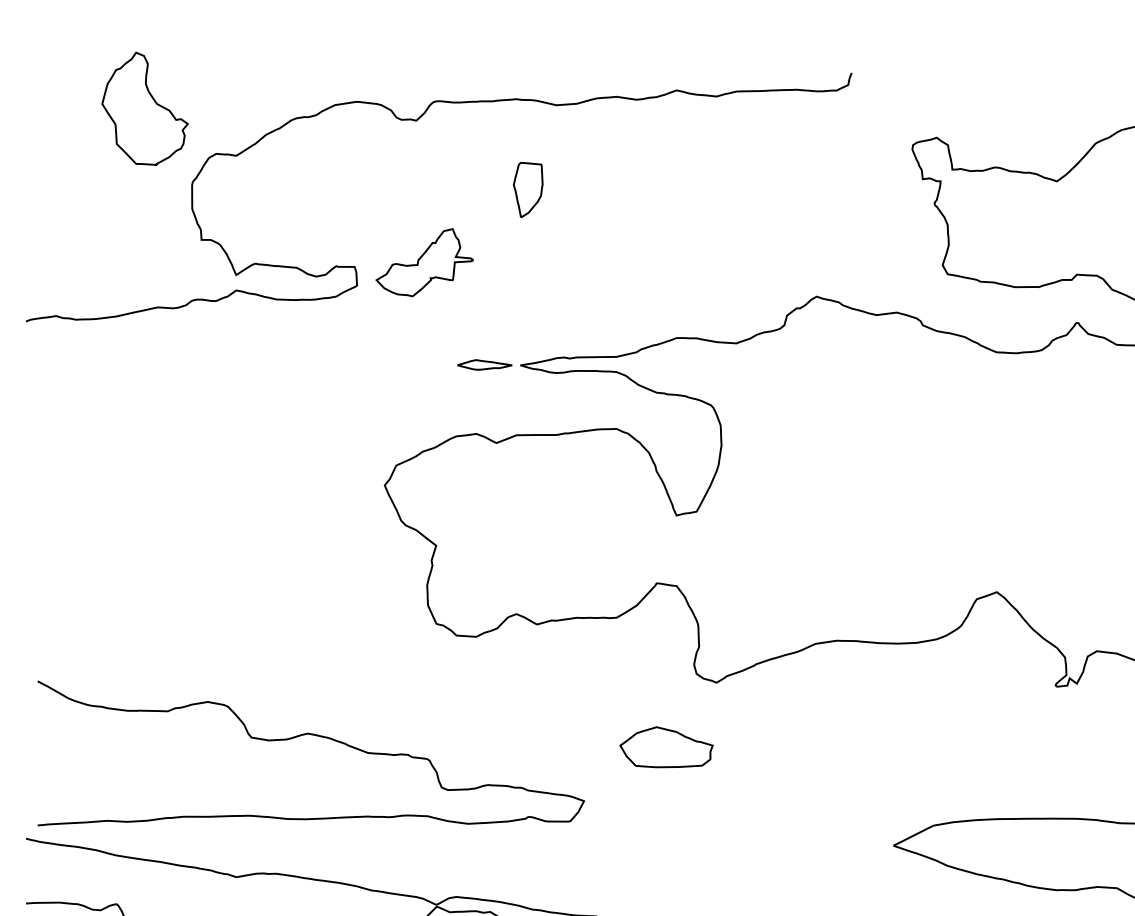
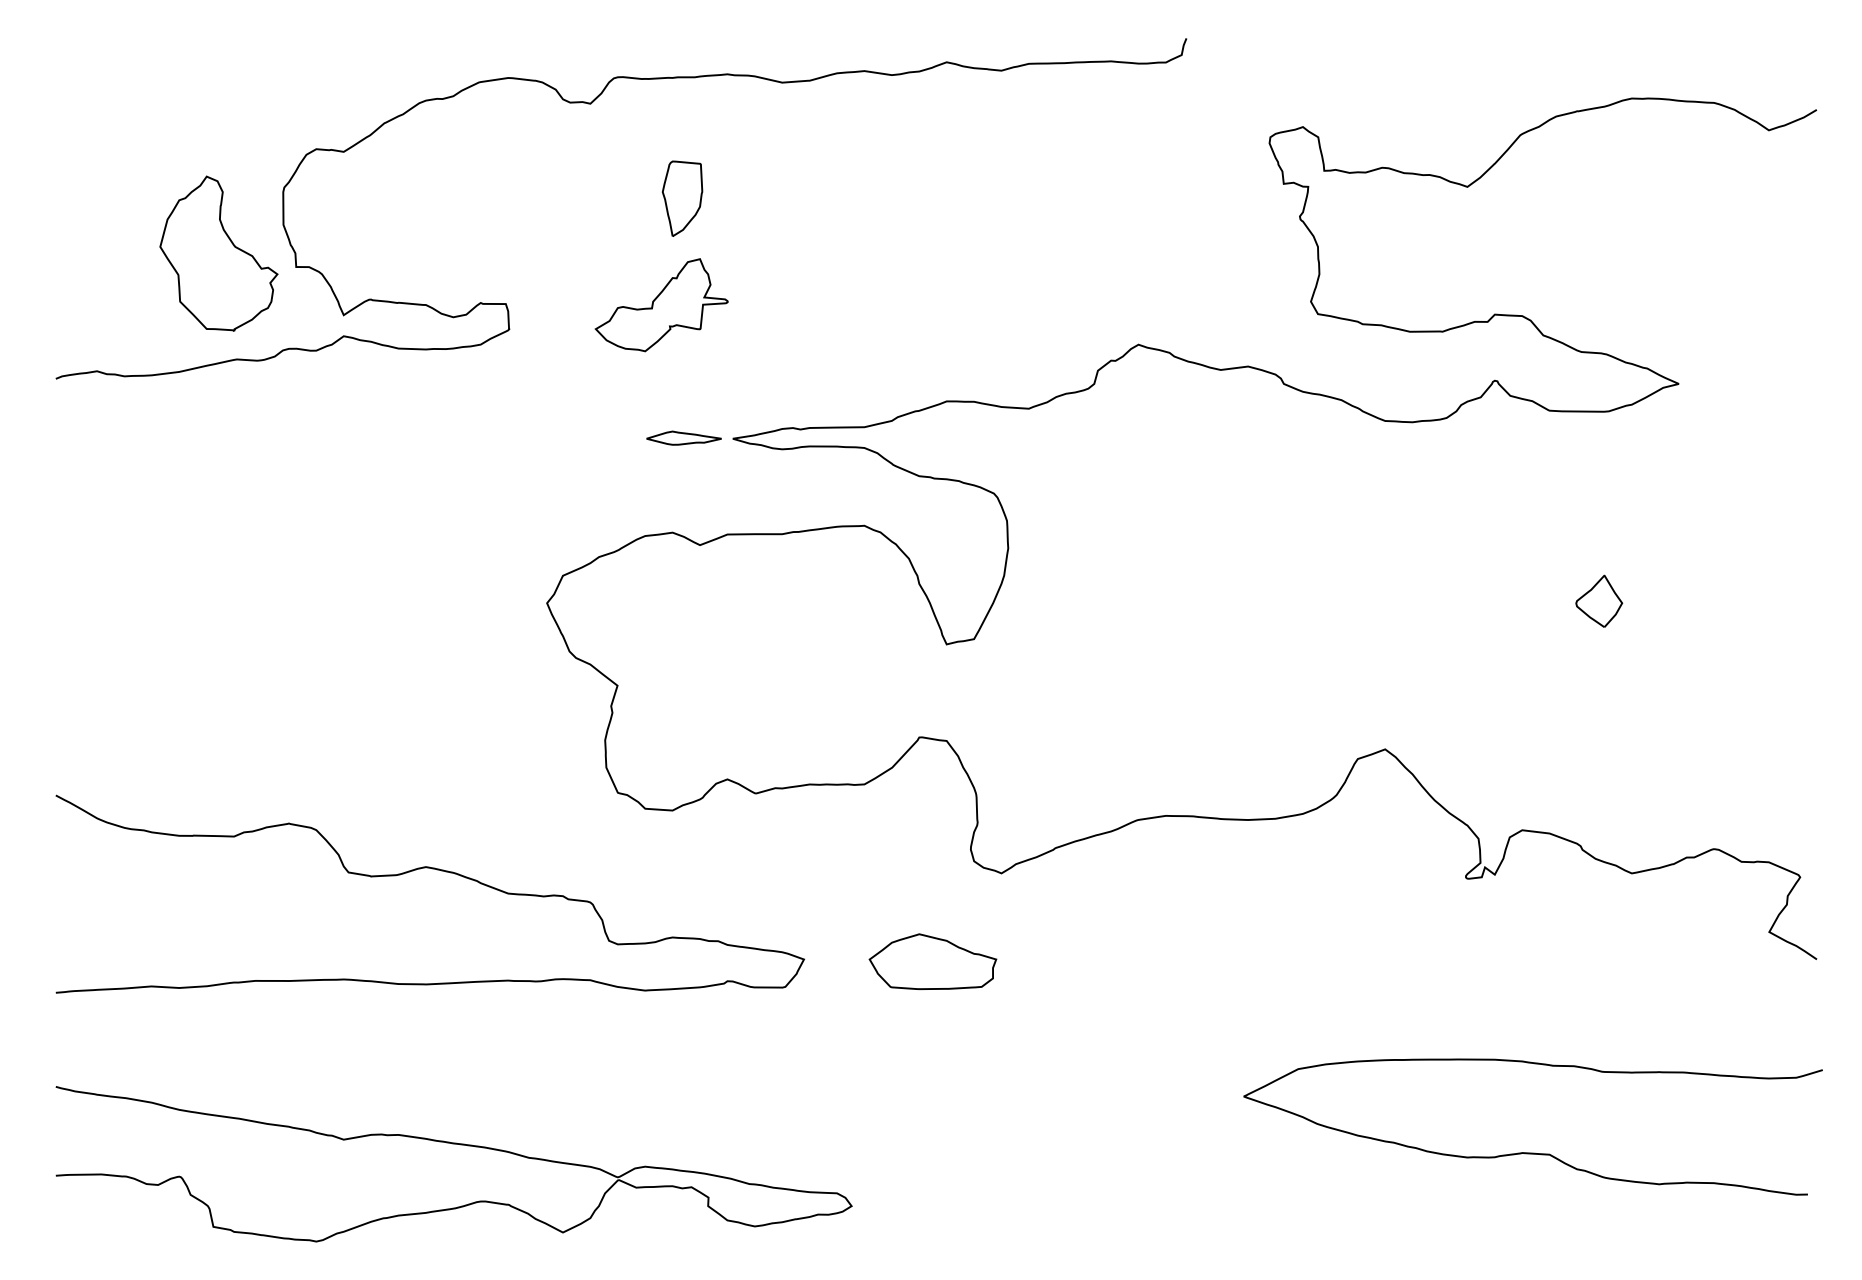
part: (144, 108) -> (218, 253), moved
part: (528, 189) -> (682, 198), moved
part: (424, 262) -> (661, 305), moved
curve: (316, 736) -> (437, 870), moved

